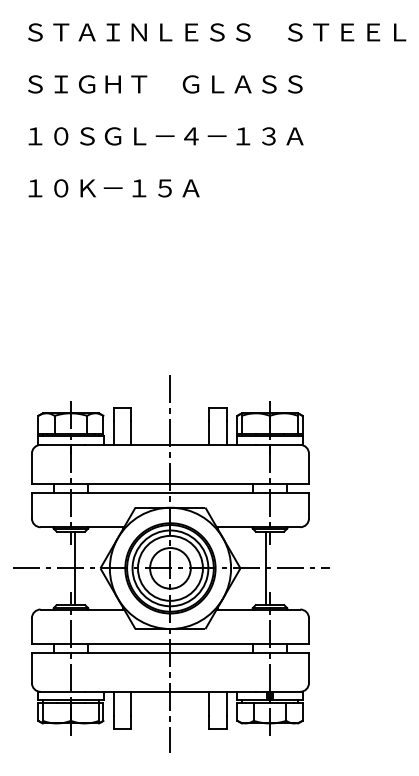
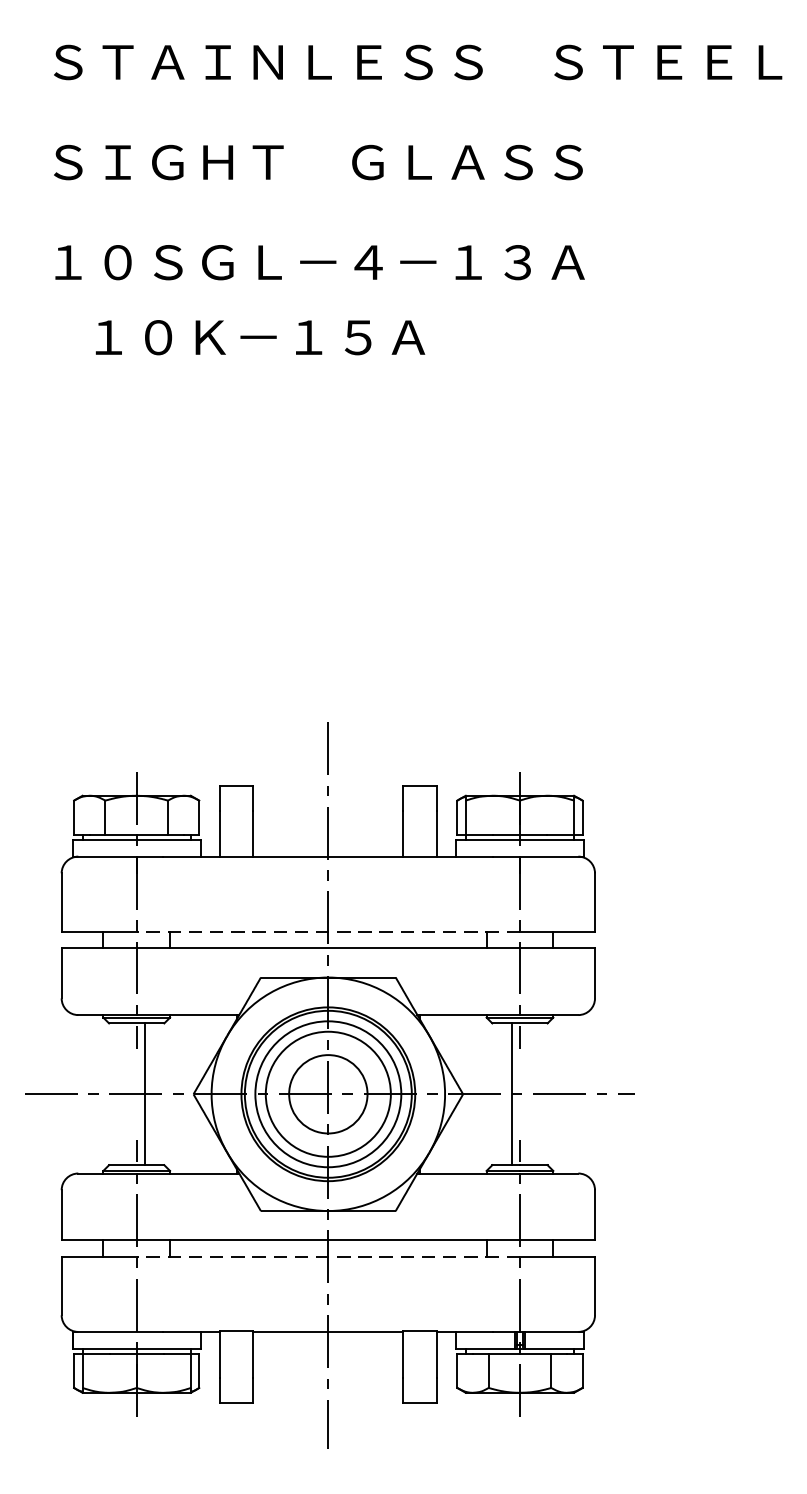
text: (113, 188) -> (259, 337), moved
line: (170, 483) -> (328, 930), solid -> dashed
line: (170, 652) -> (328, 1256), solid -> dashed

